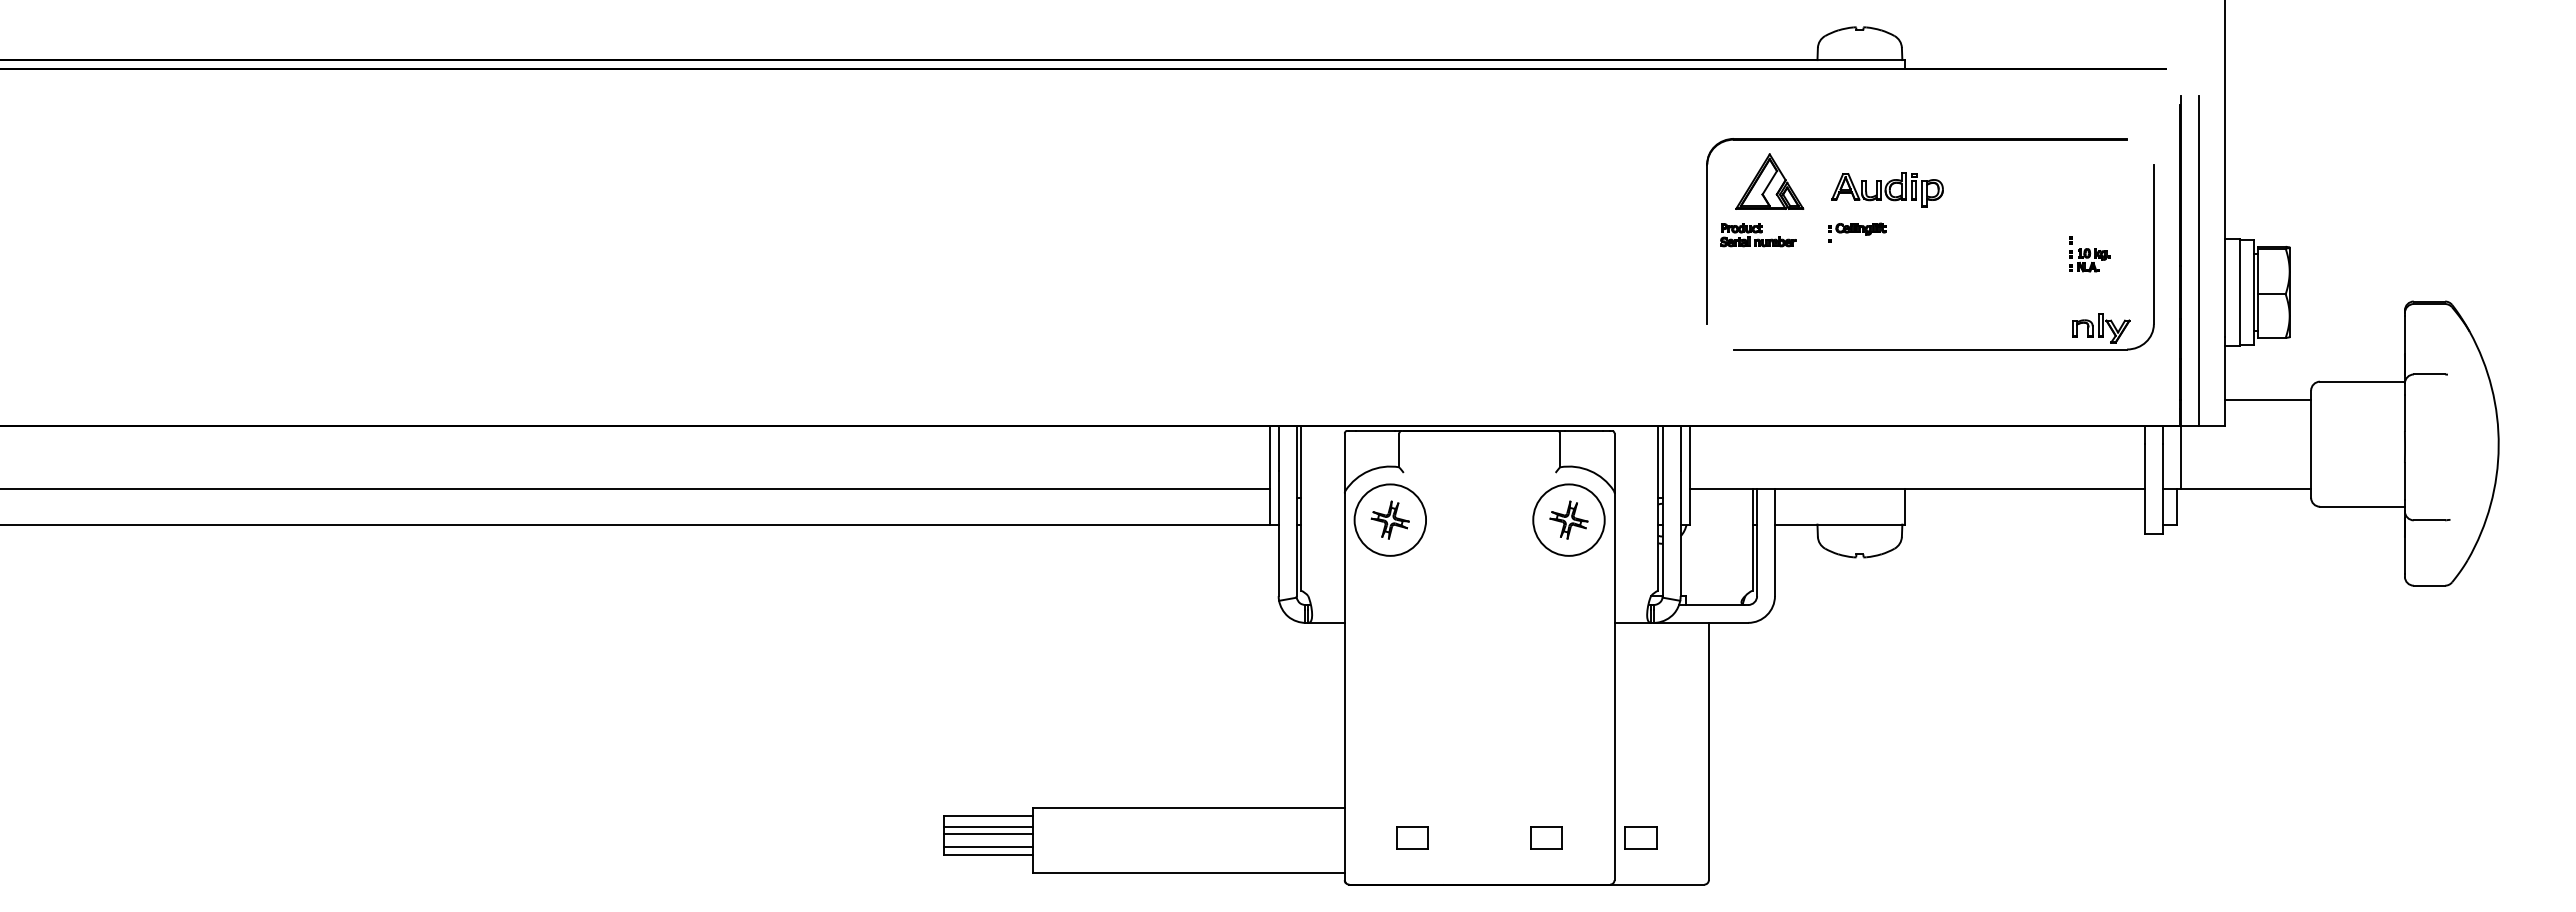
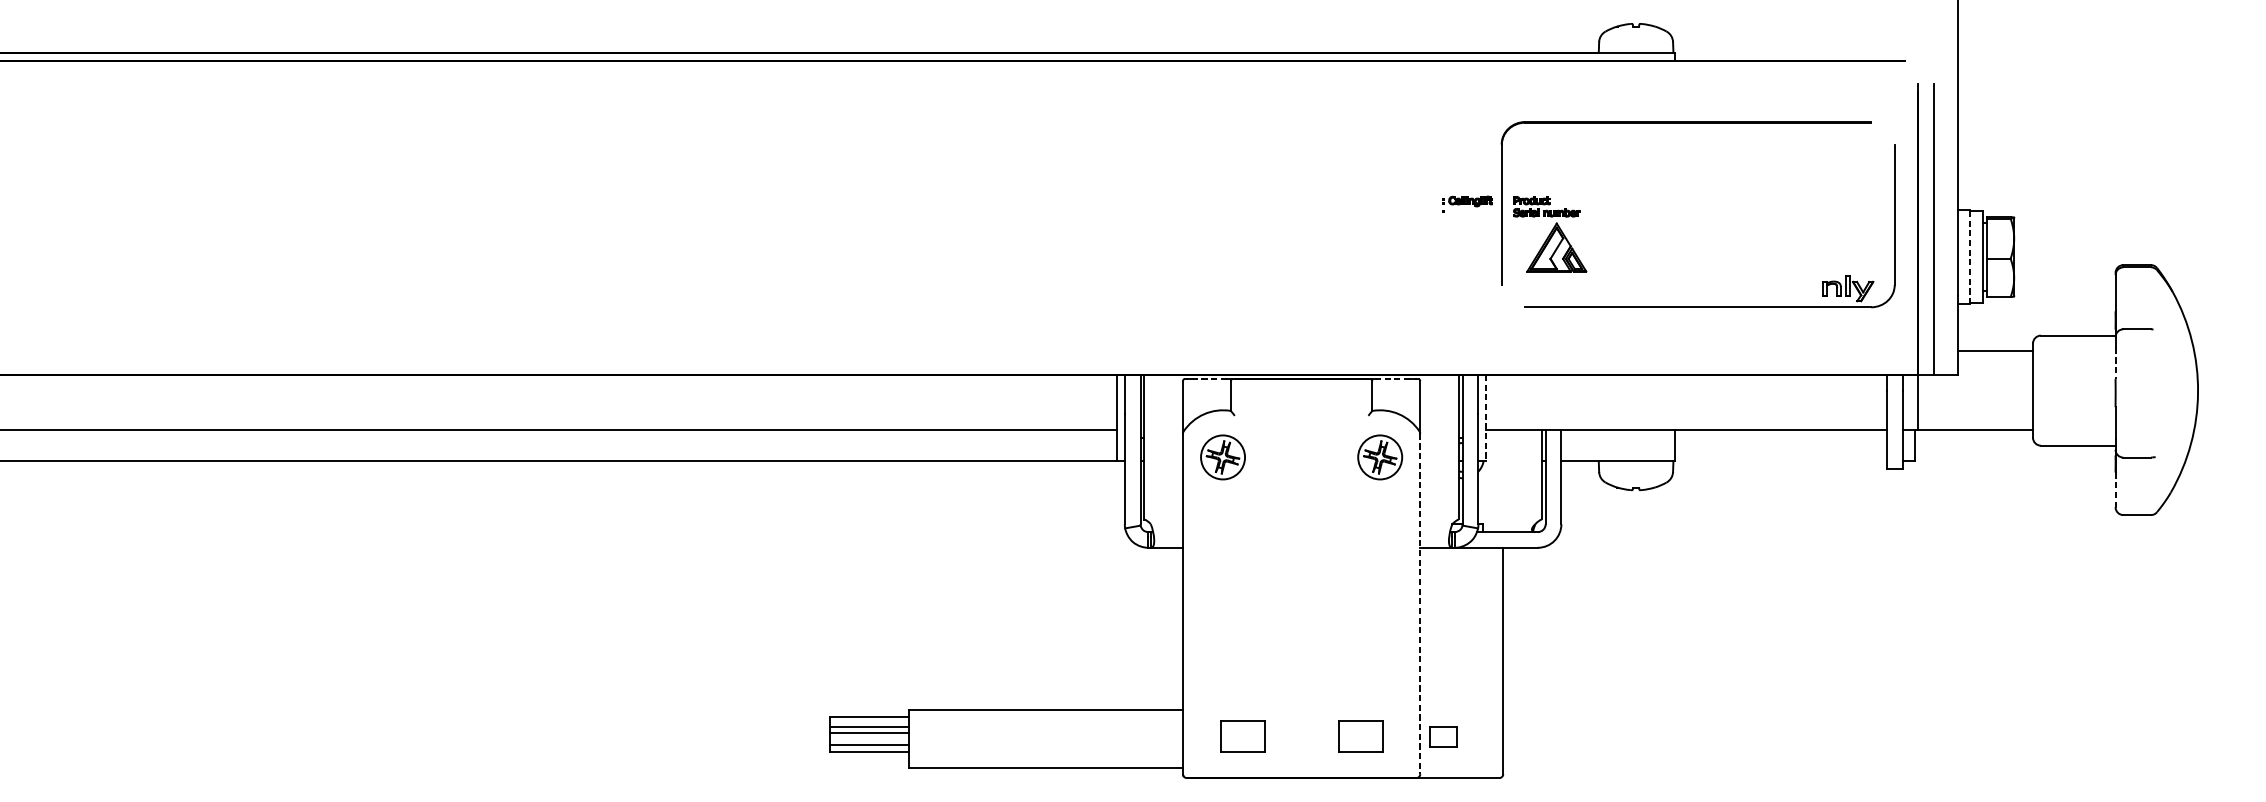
part: (1769, 181) -> (1556, 247), moved
part: (1887, 189) -> (1660, 166), removed
part: (1857, 232) -> (1467, 204), moved
part: (2089, 254) -> (1838, 223), removed
line: (2239, 292) -> (1970, 257), solid -> dashed
line: (2404, 413) -> (2115, 363), solid -> dashed
line: (1583, 430) -> (1392, 378), solid -> dashed
line: (1375, 431) -> (1209, 379), solid -> dashed
line: (1689, 475) -> (1486, 418), solid -> dashed
circle: (1390, 519) -> (1223, 456), size x0.7
circle: (1568, 519) -> (1379, 456), size x0.7
line: (2404, 556) -> (2115, 489), solid -> dashed
line: (1614, 687) -> (1420, 604), solid -> dashed
part: (1412, 837) -> (1242, 736), size x1.6
part: (1546, 837) -> (1360, 736), size x1.6

